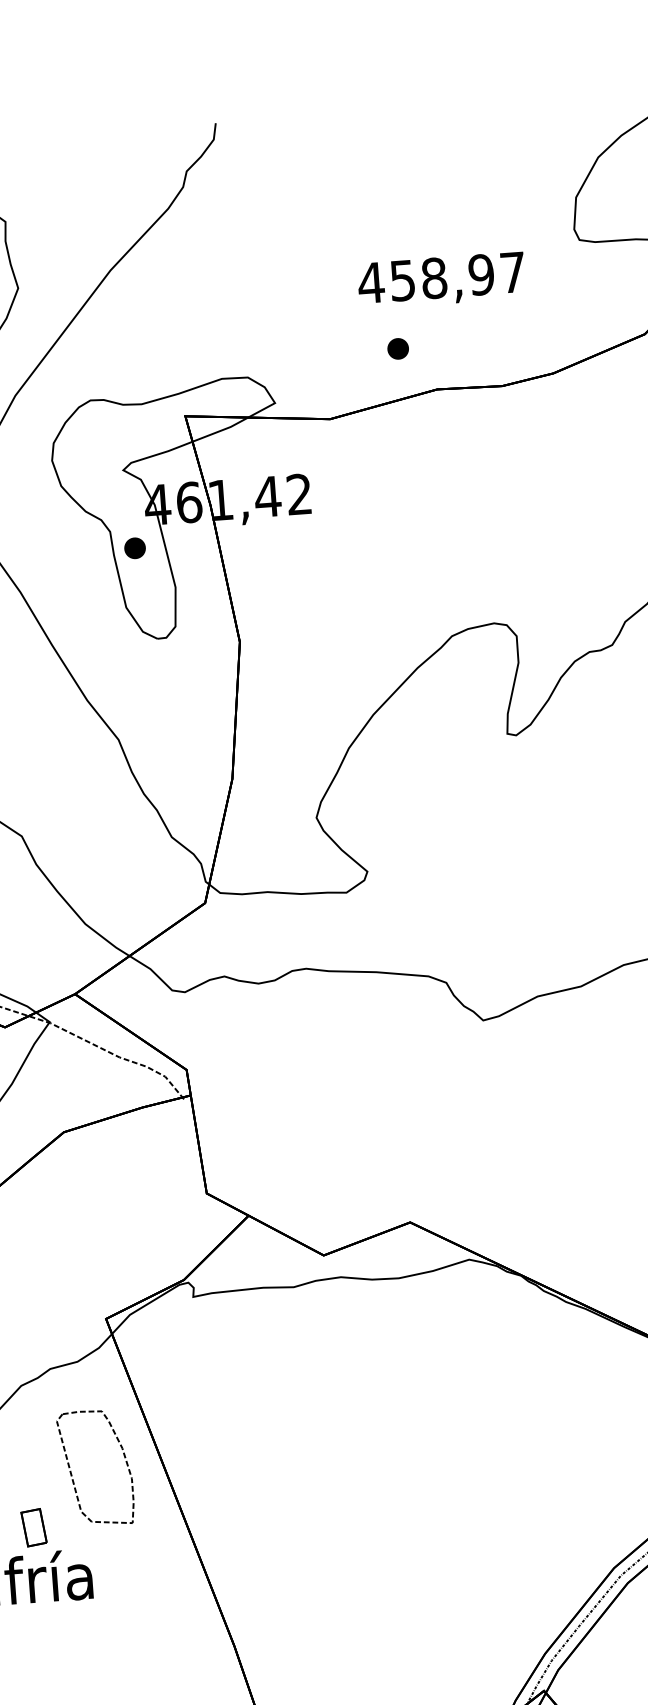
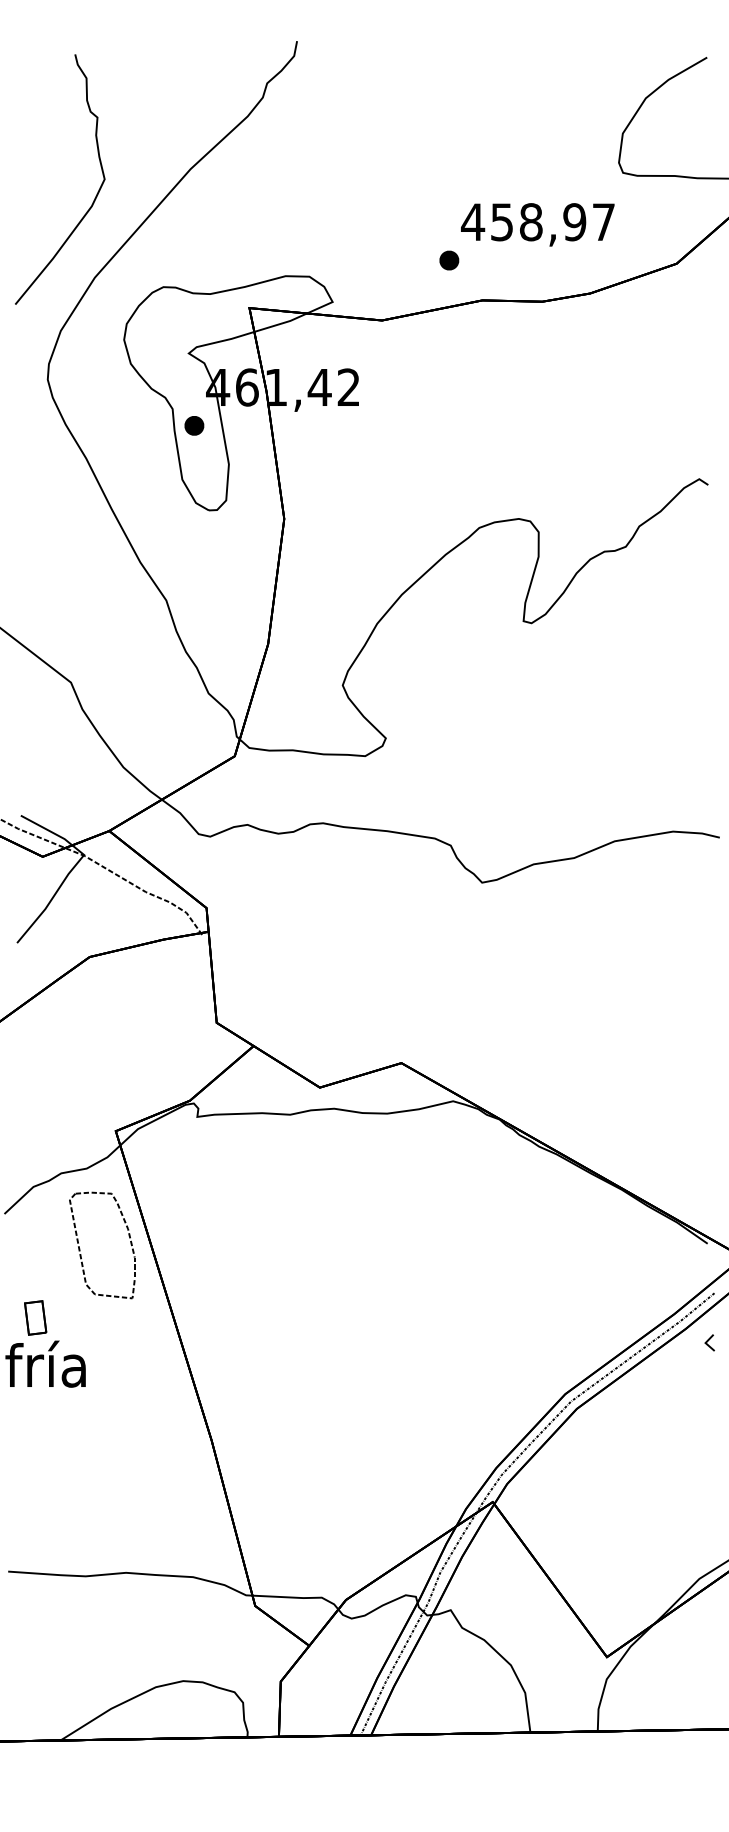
text: (441, 280) -> (537, 224), moved
part: (72, 1473) -> (80, 1248), moved

